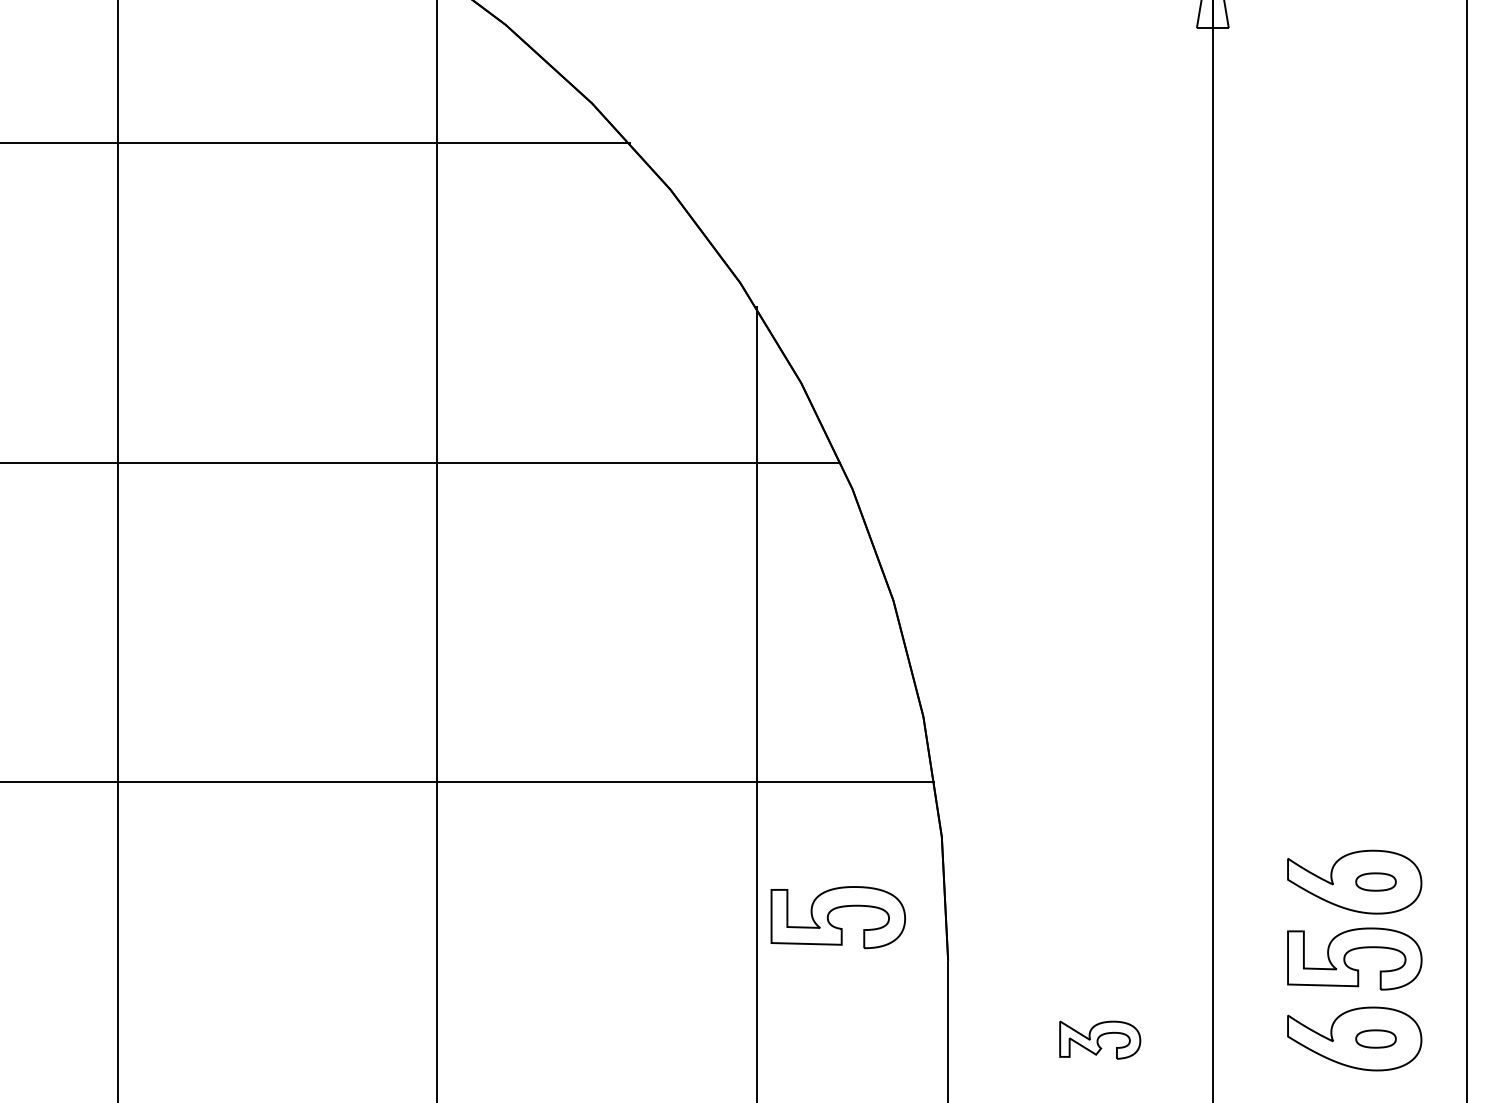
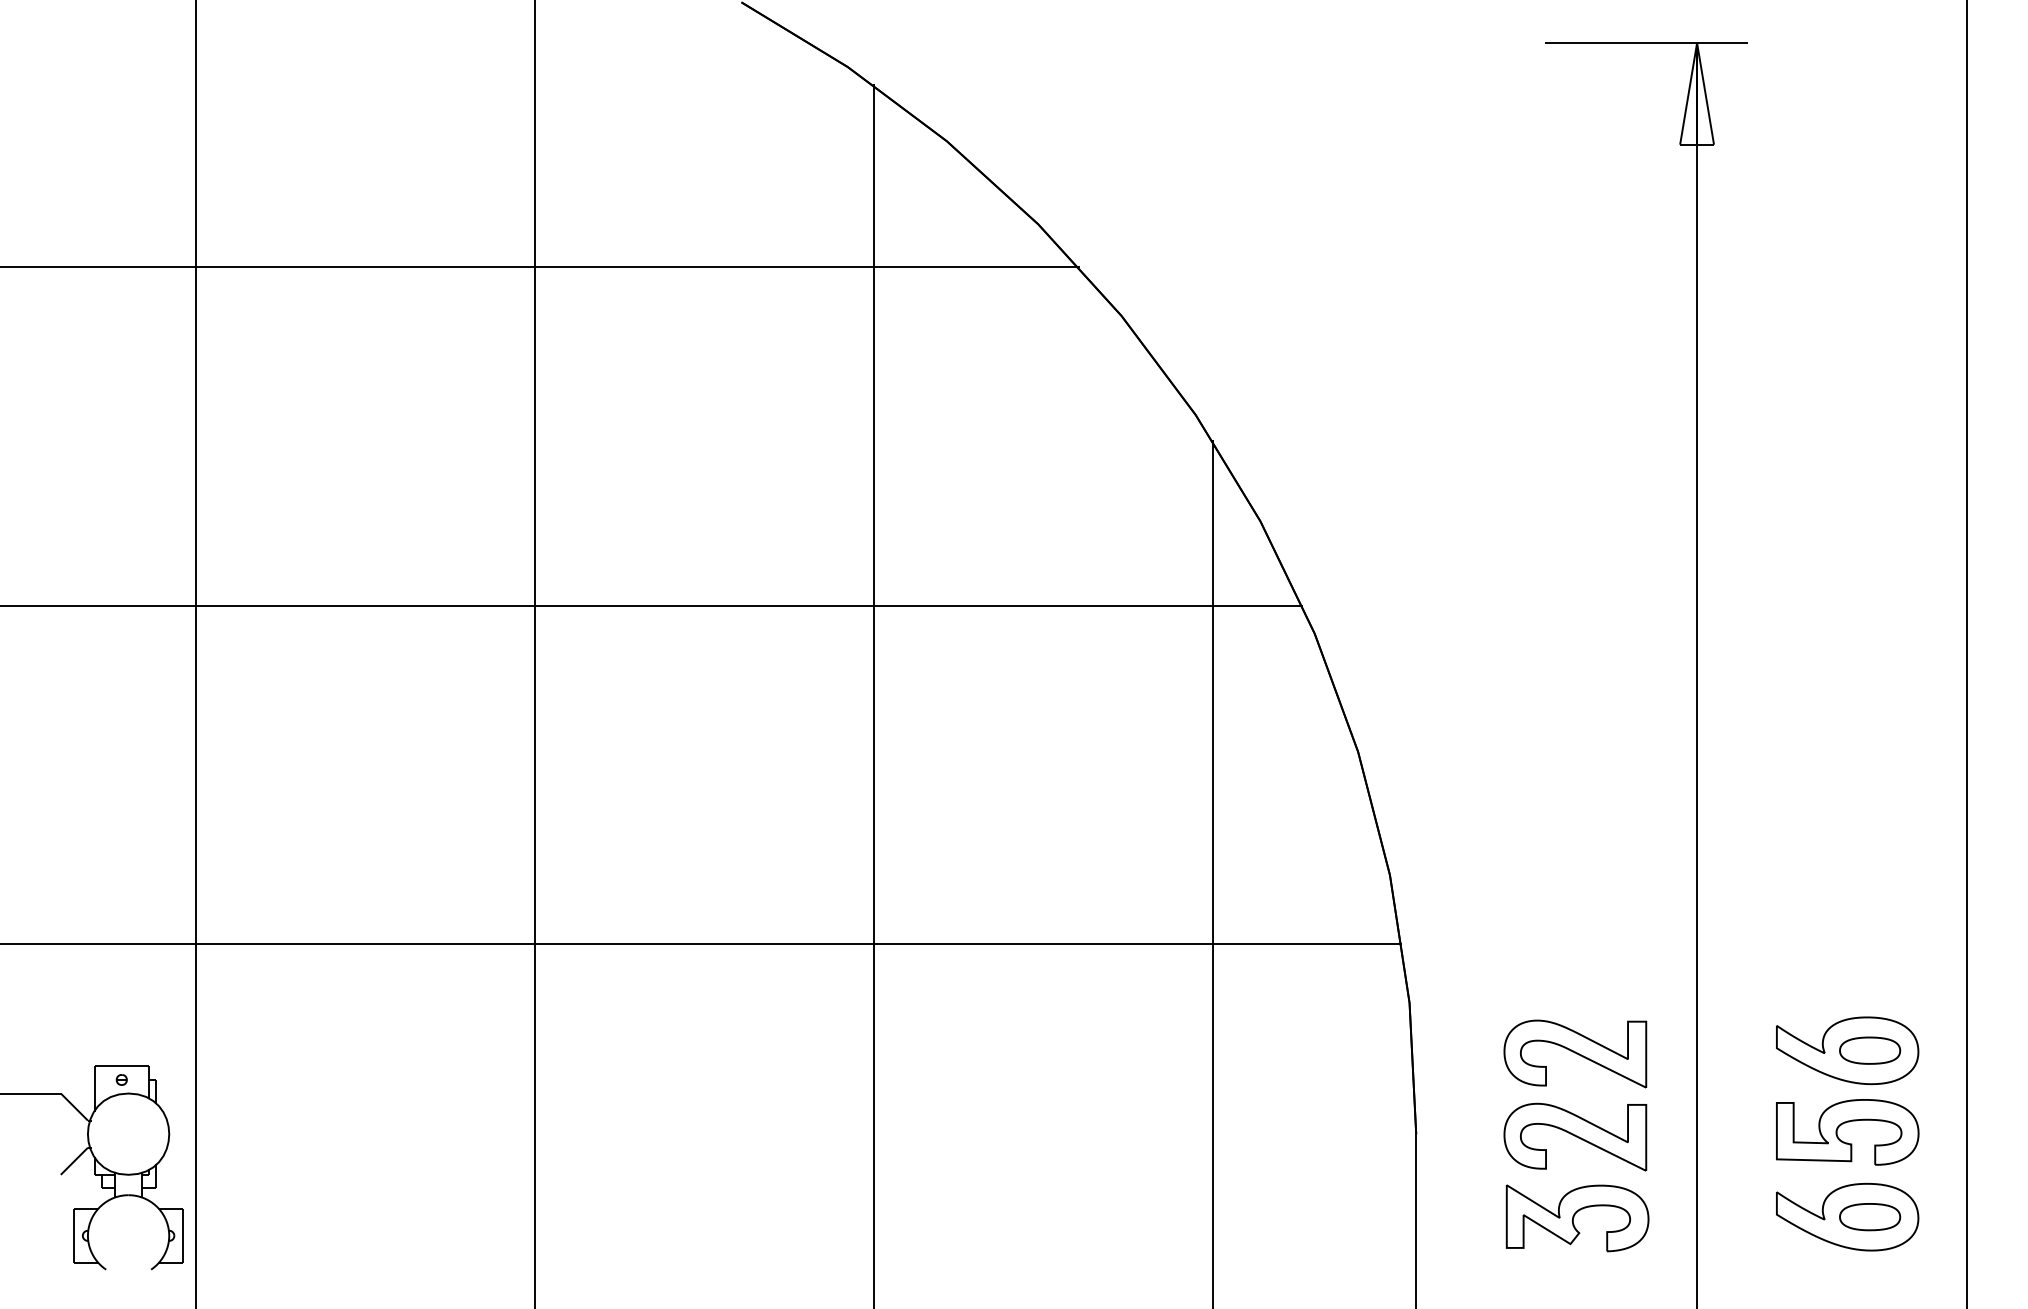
part: (1376, 881) -> (1870, 1050), size x1.43
part: (1098, 884) -> (1575, 1053), added
part: (834, 910) -> (1295, 1080), removed
part: (1098, 962) -> (1575, 1136), added
part: (1376, 1039) -> (1870, 1217), size x1.43
part: (1100, 1040) -> (1577, 1218), size x1.67

